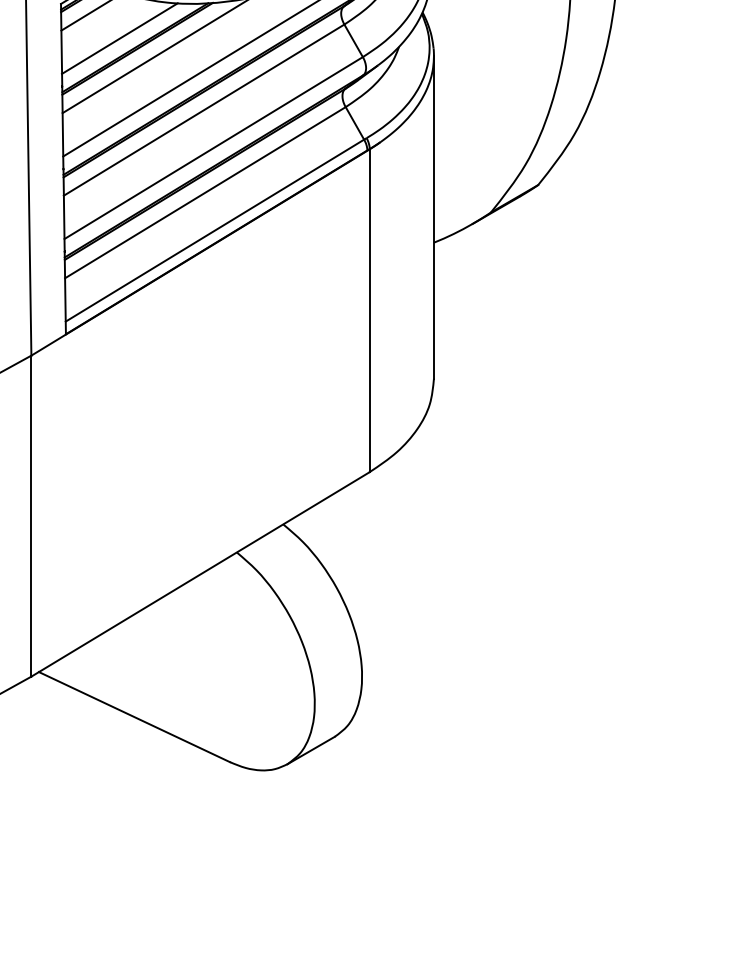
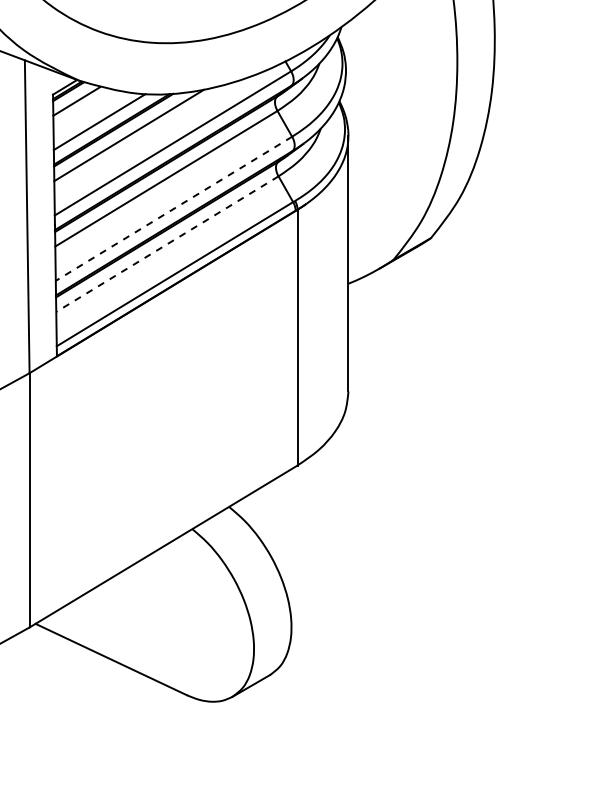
line: (213, 148) -> (173, 209), solid -> dashed
line: (205, 193) -> (167, 244), solid -> dashed

